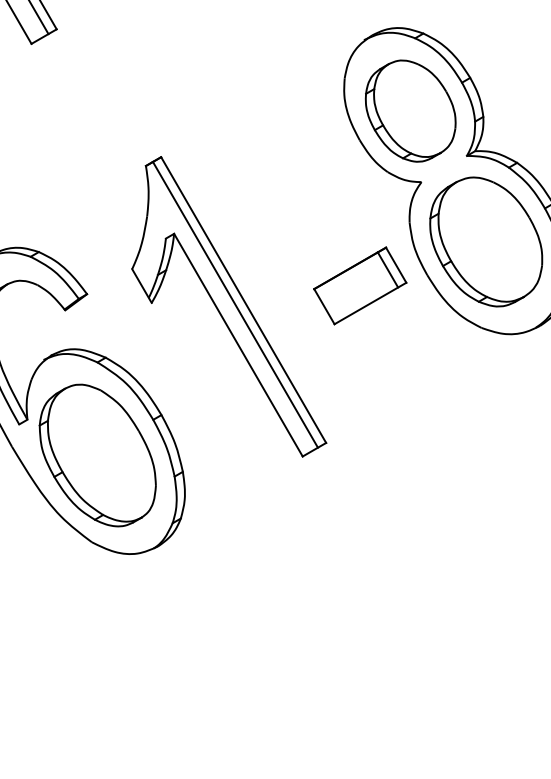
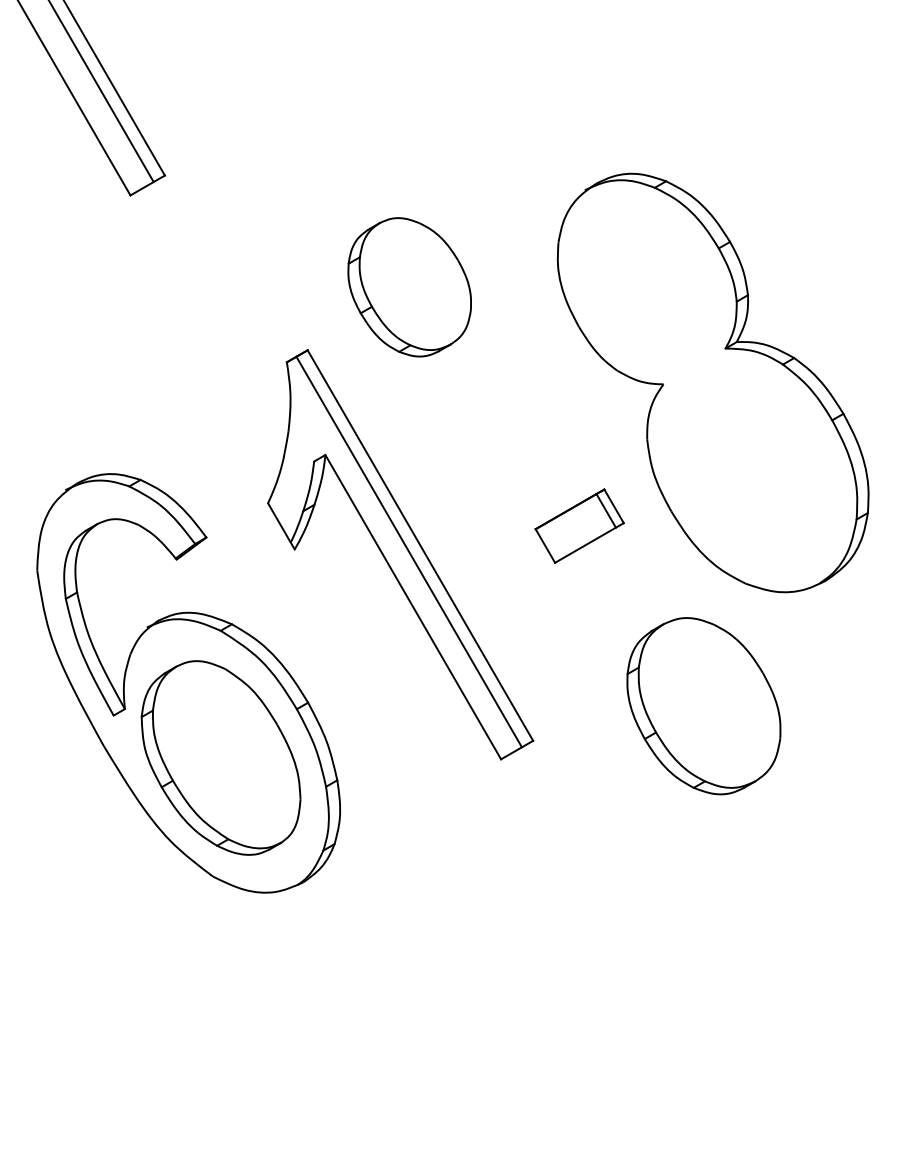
part: (410, 111) -> (409, 287), moved
part: (485, 242) -> (703, 706), moved
part: (360, 285) -> (579, 525), size x0.7

